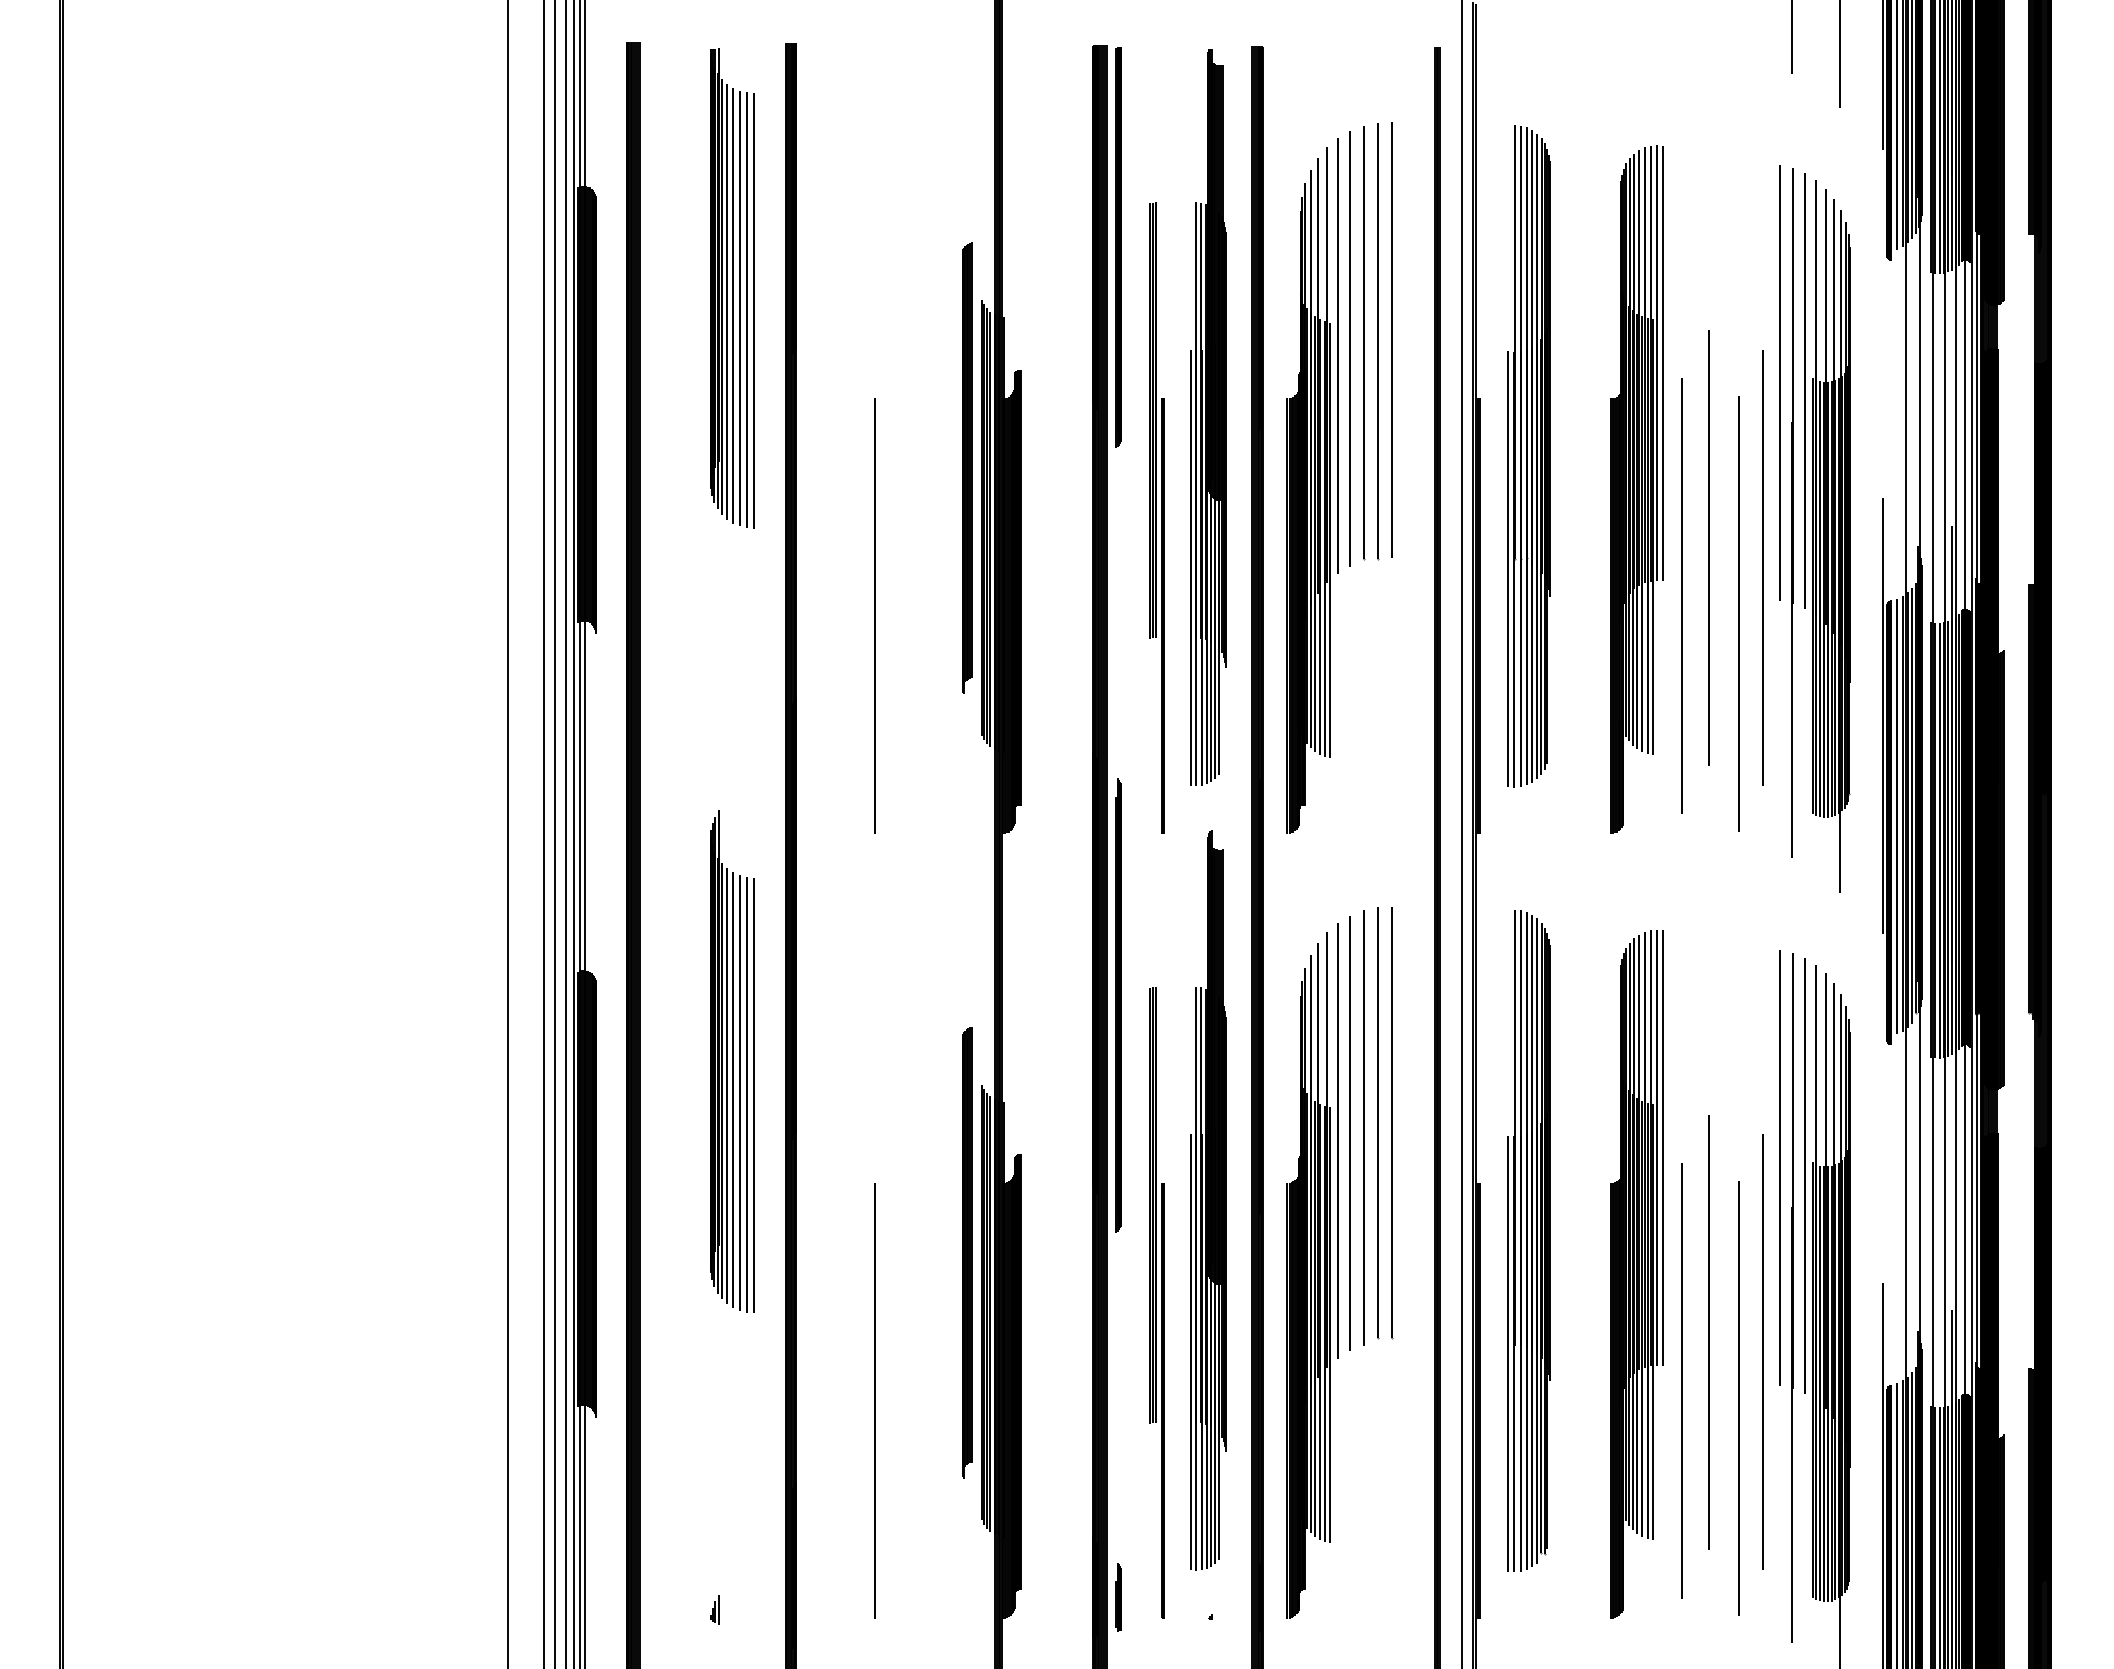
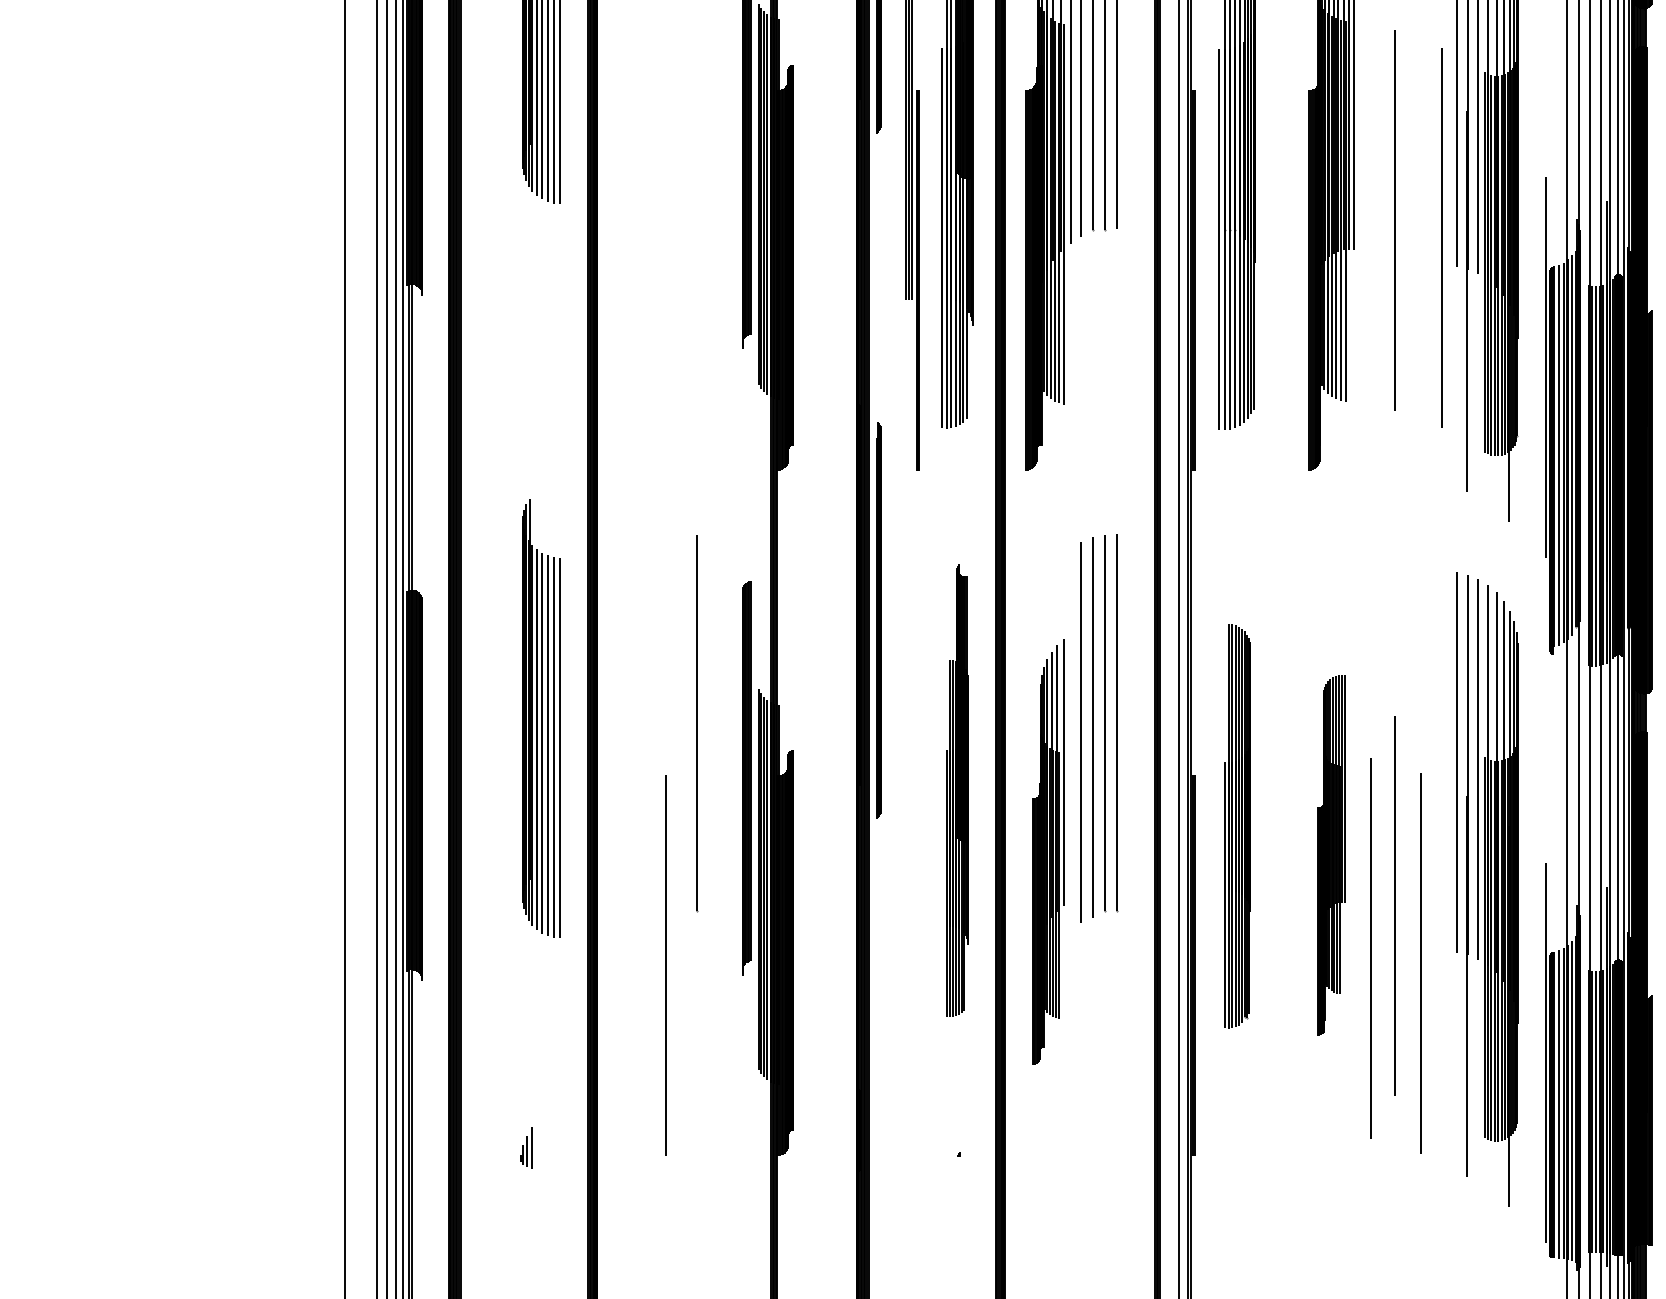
line: (1681, 595) -> (1370, 262), removed
line: (1738, 613) -> (1420, 278), removed
line: (874, 615) -> (665, 279), removed
part: (732, 1061) -> (541, 718), moved
line: (911, 1123) -> (698, 723), added
part: (1208, 1200) -> (957, 790), size x0.7
part: (1528, 1240) -> (1236, 825), size x0.7
part: (967, 1252) -> (746, 777), moved
part: (1312, 1270) -> (1048, 851), size x0.7
part: (1636, 1274) -> (1331, 855), size x0.6
part: (1156, 1302) -> (912, 879), removed
line: (1762, 1351) -> (1441, 922), removed
part: (1118, 1597) -> (878, 1137), removed
part: (714, 1609) -> (525, 1148), size x1.6

